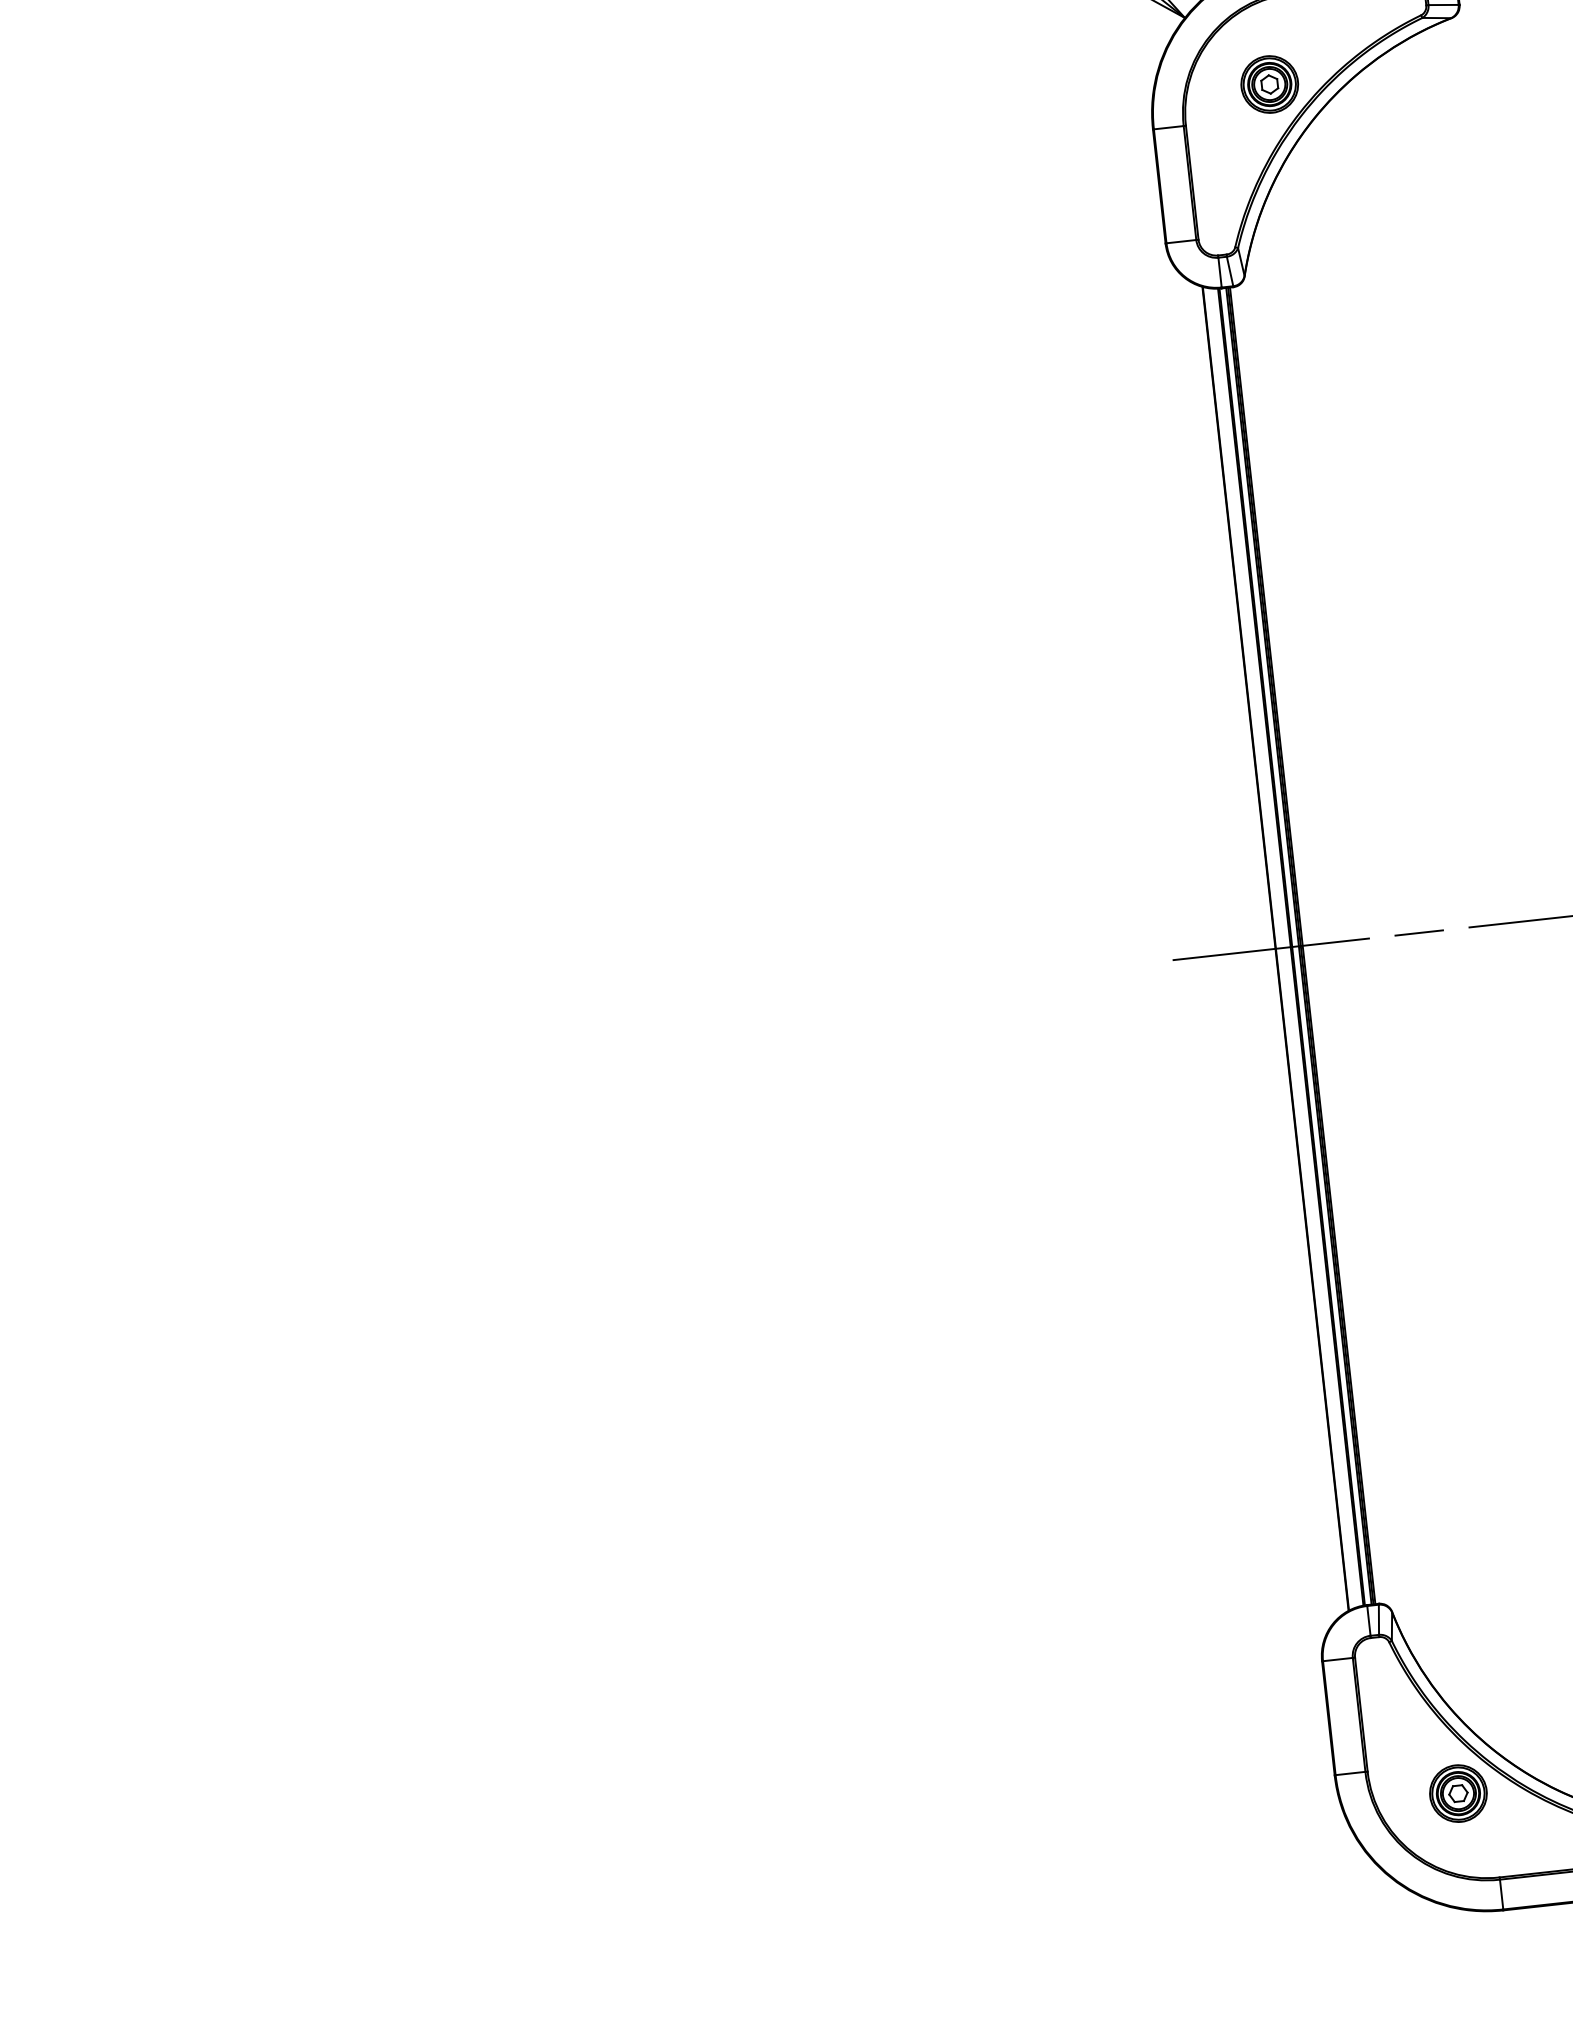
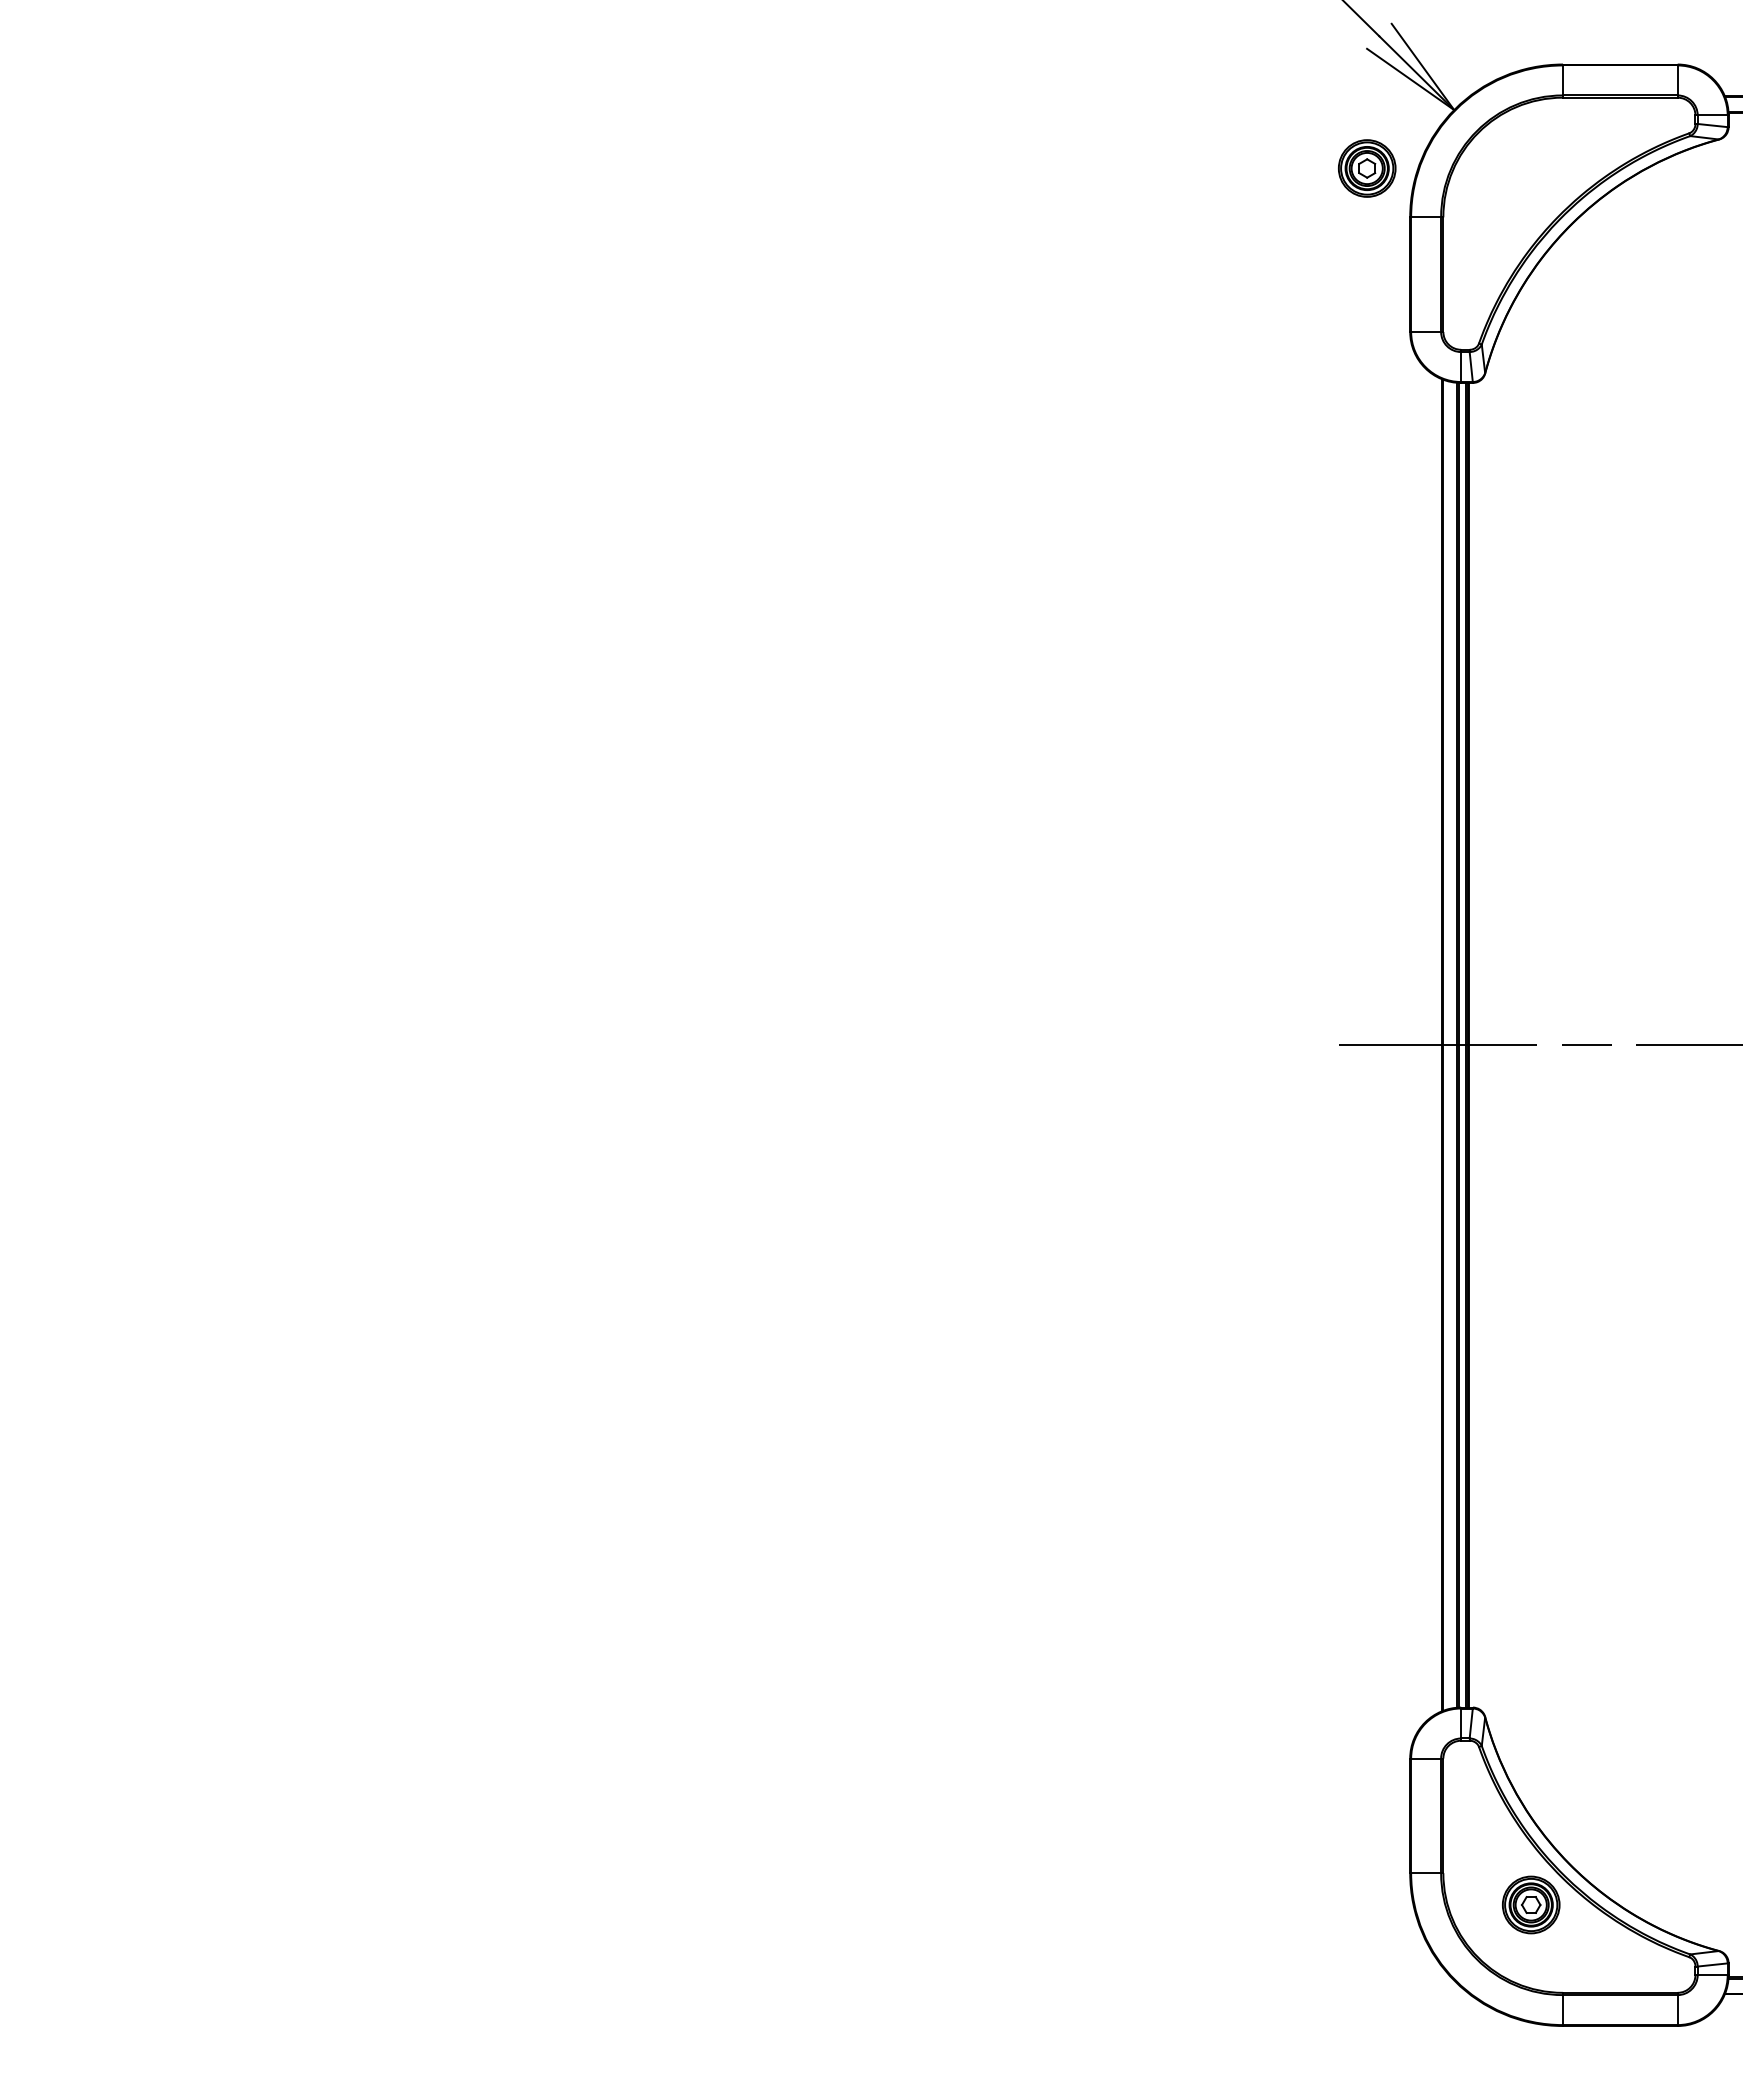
part: (1270, 84) -> (1367, 168), moved

